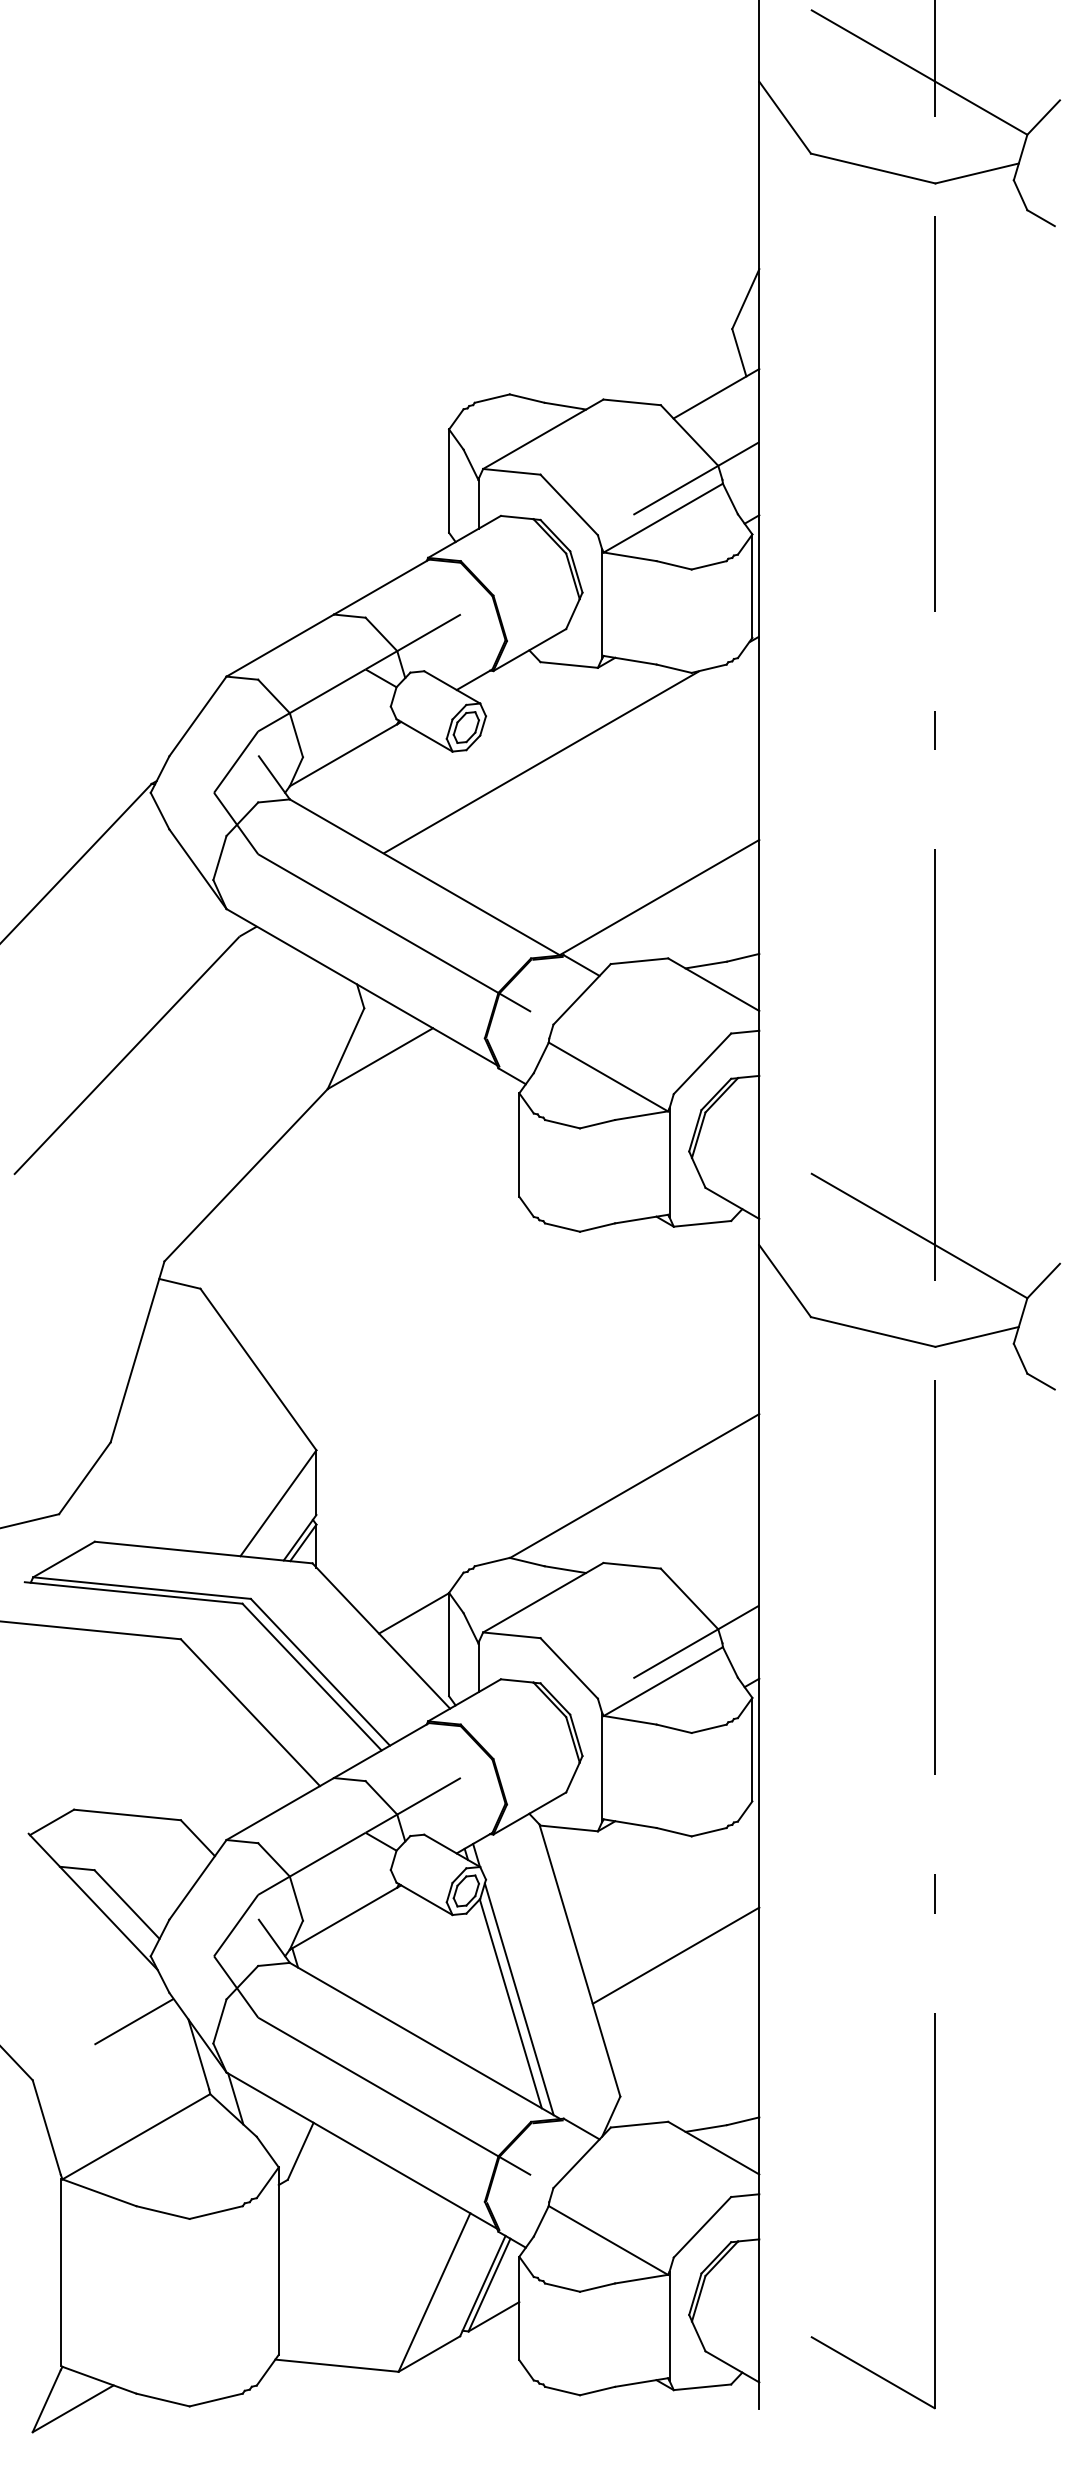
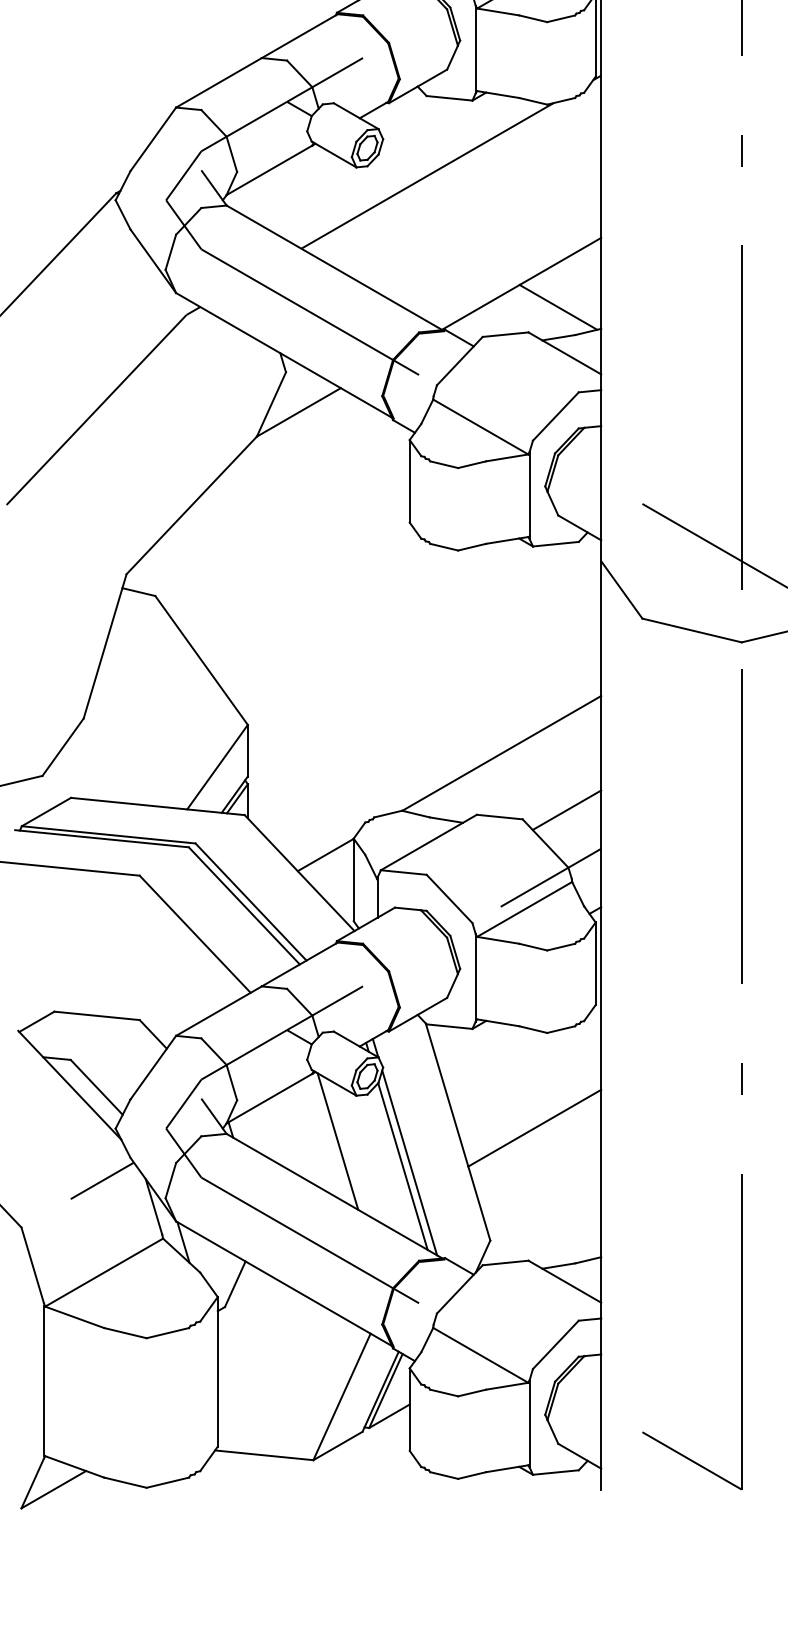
line: (705, 926) -> (558, 306), added
line: (716, 1556) -> (567, 809), added
line: (428, 1972) -> (337, 1141), added

